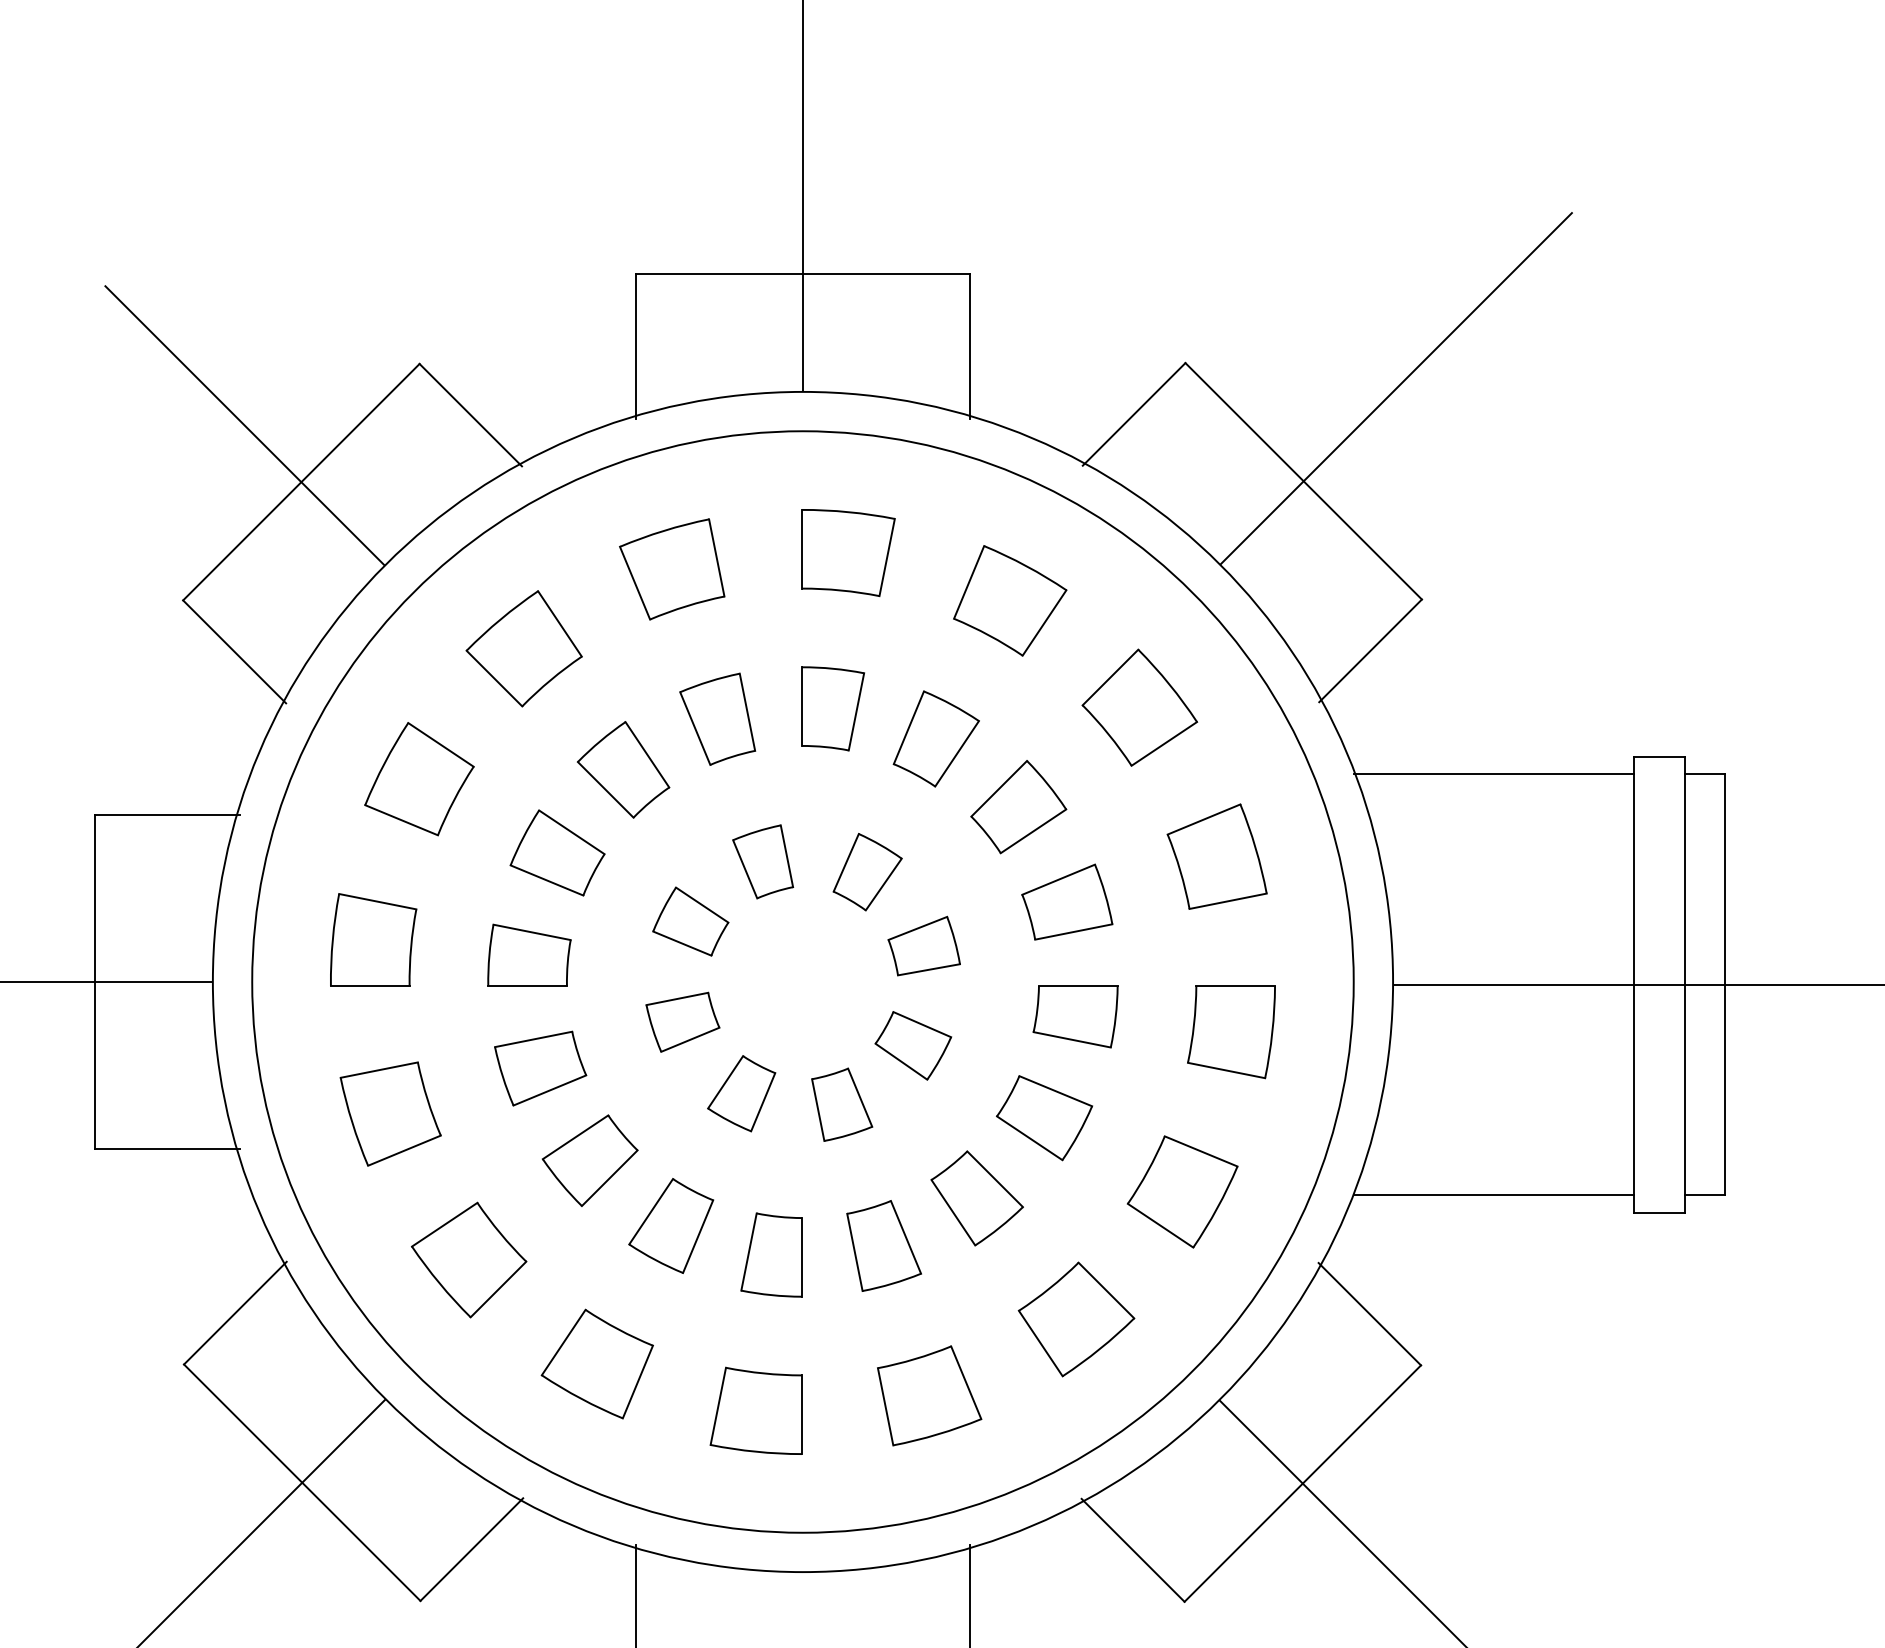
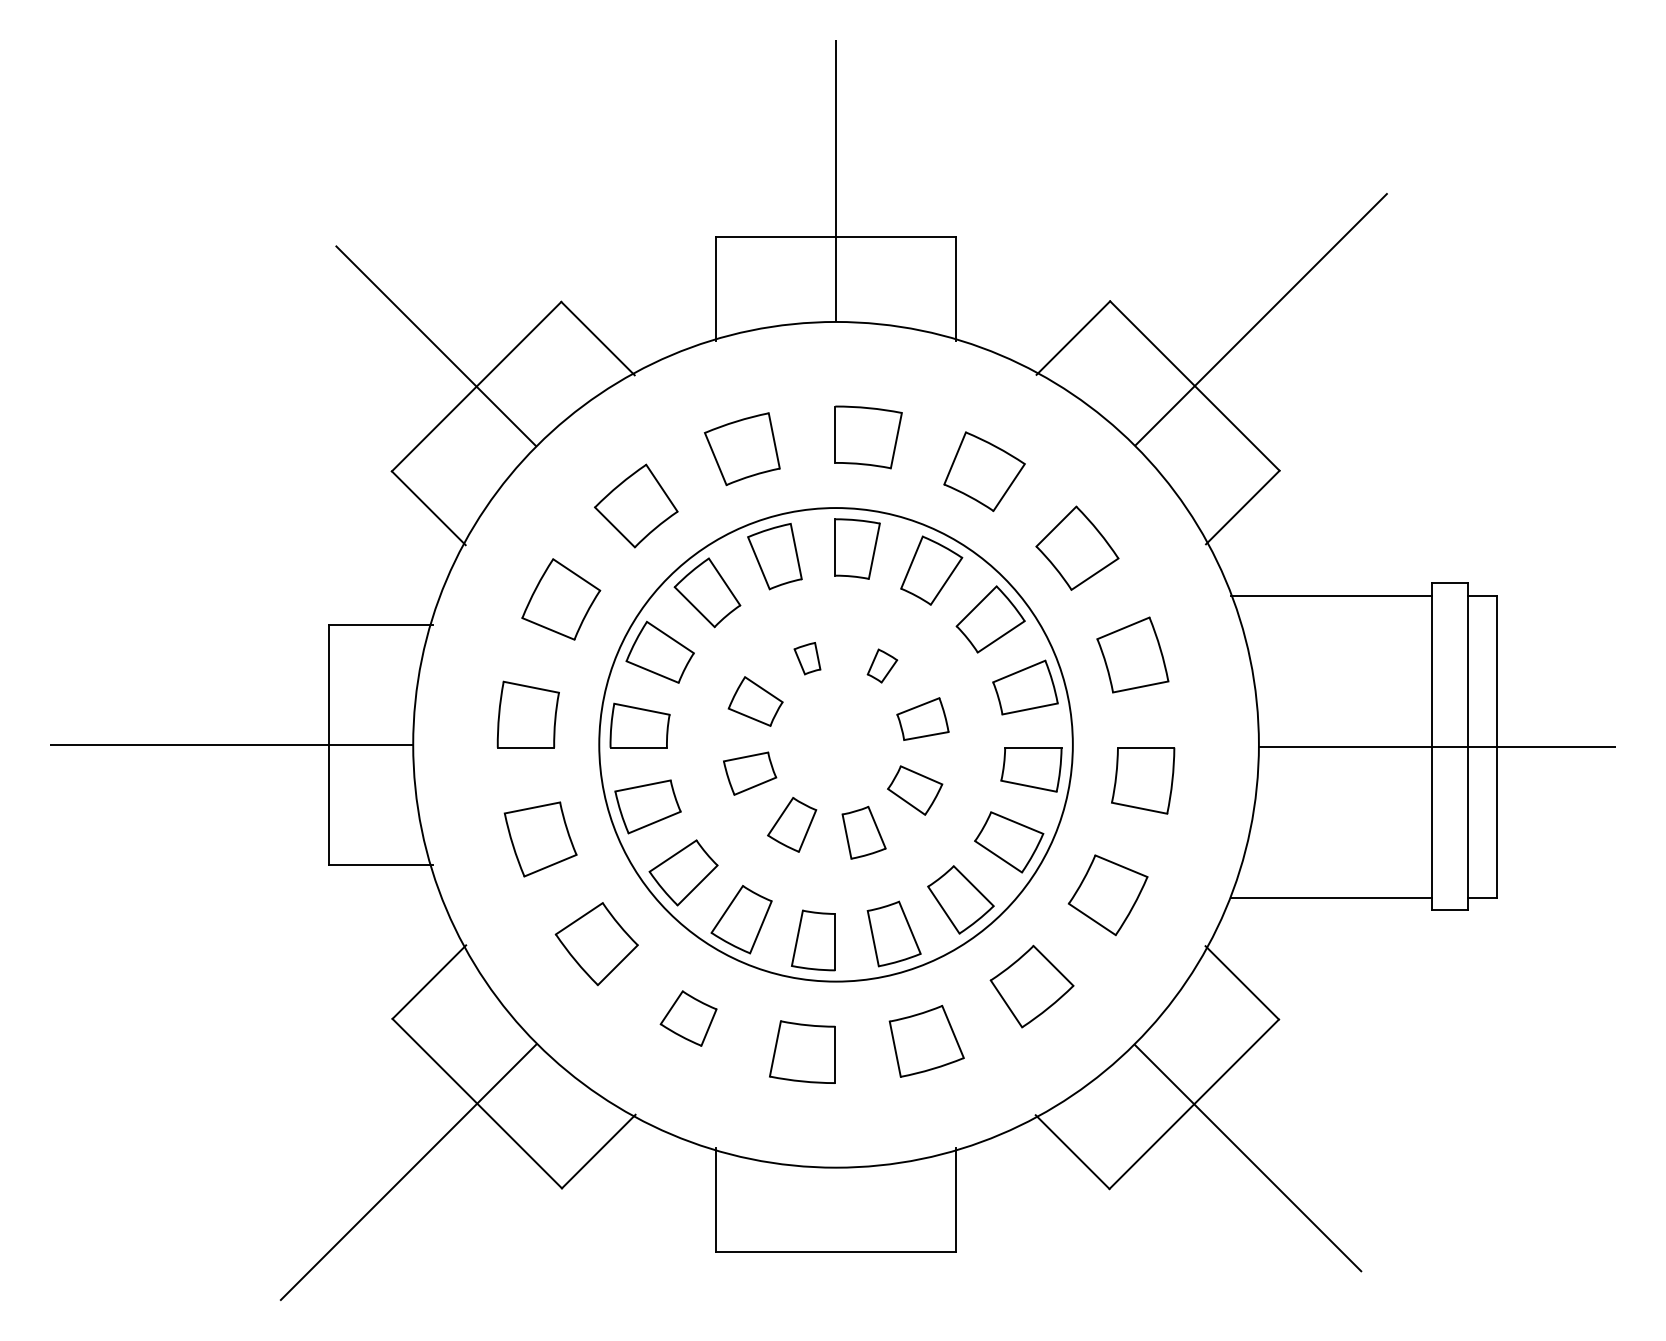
part: (763, 861) -> (807, 658), size x0.6
part: (867, 871) -> (882, 665), size x0.6
circle: (802, 981) -> (835, 744), size x0.6
part: (597, 1363) -> (688, 1018), size x0.7

